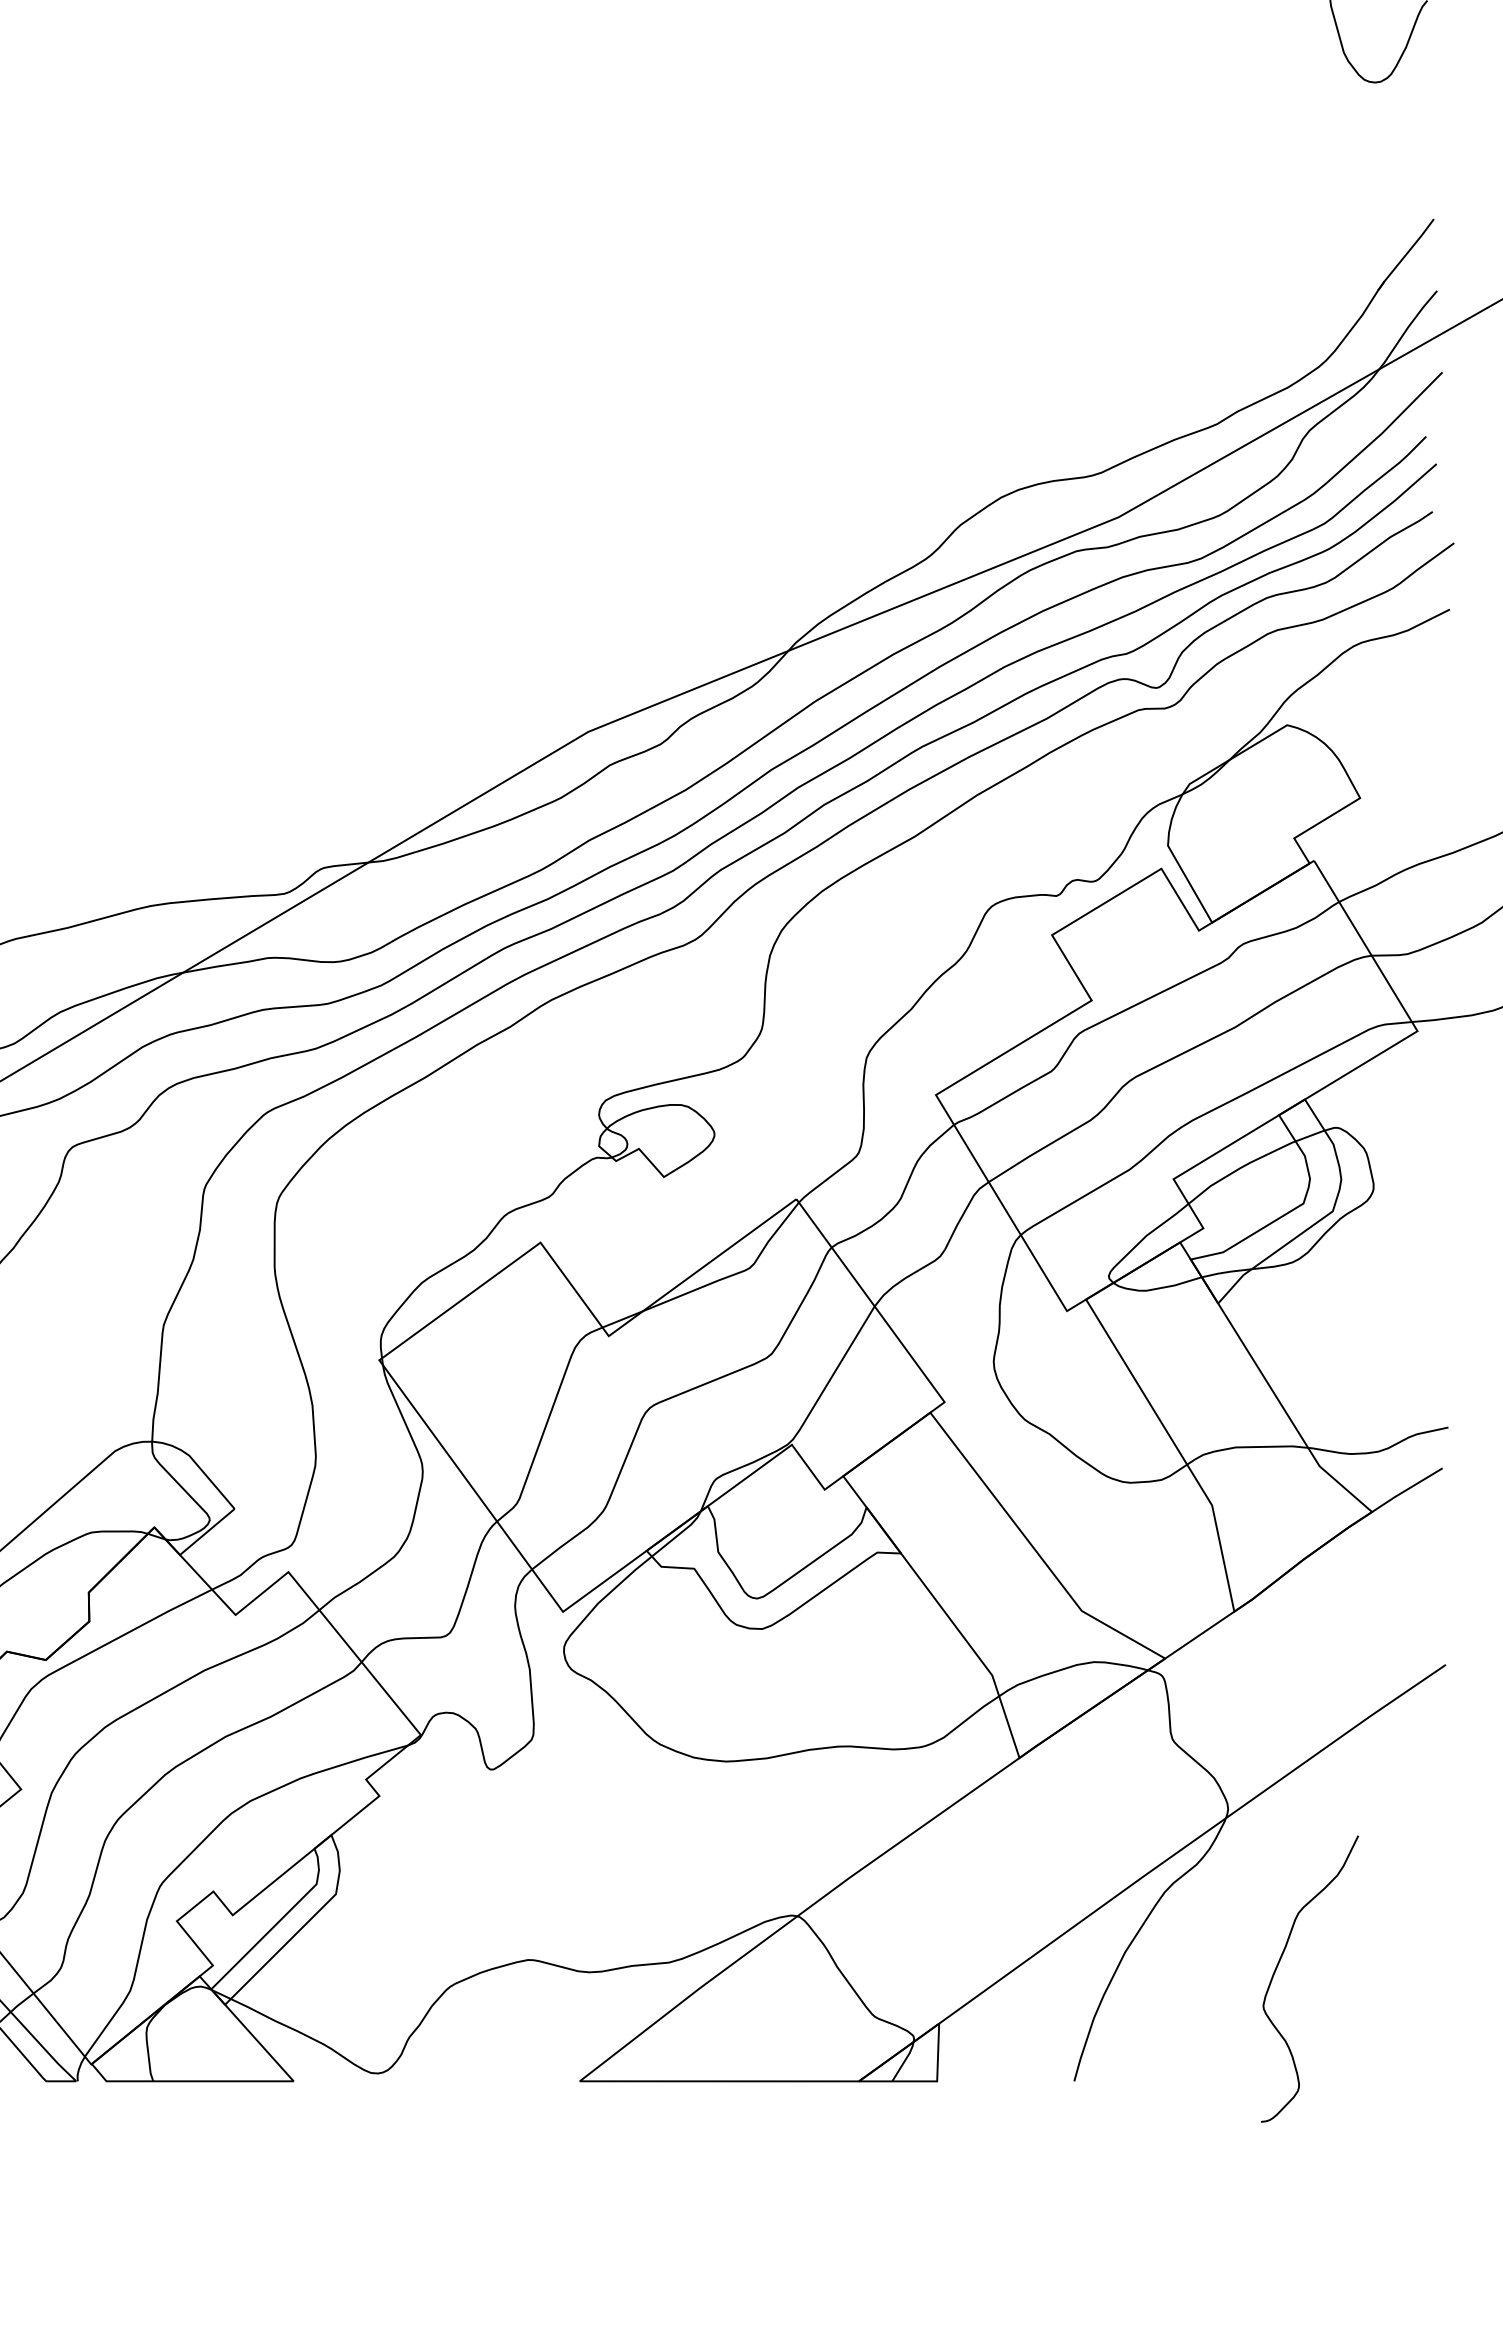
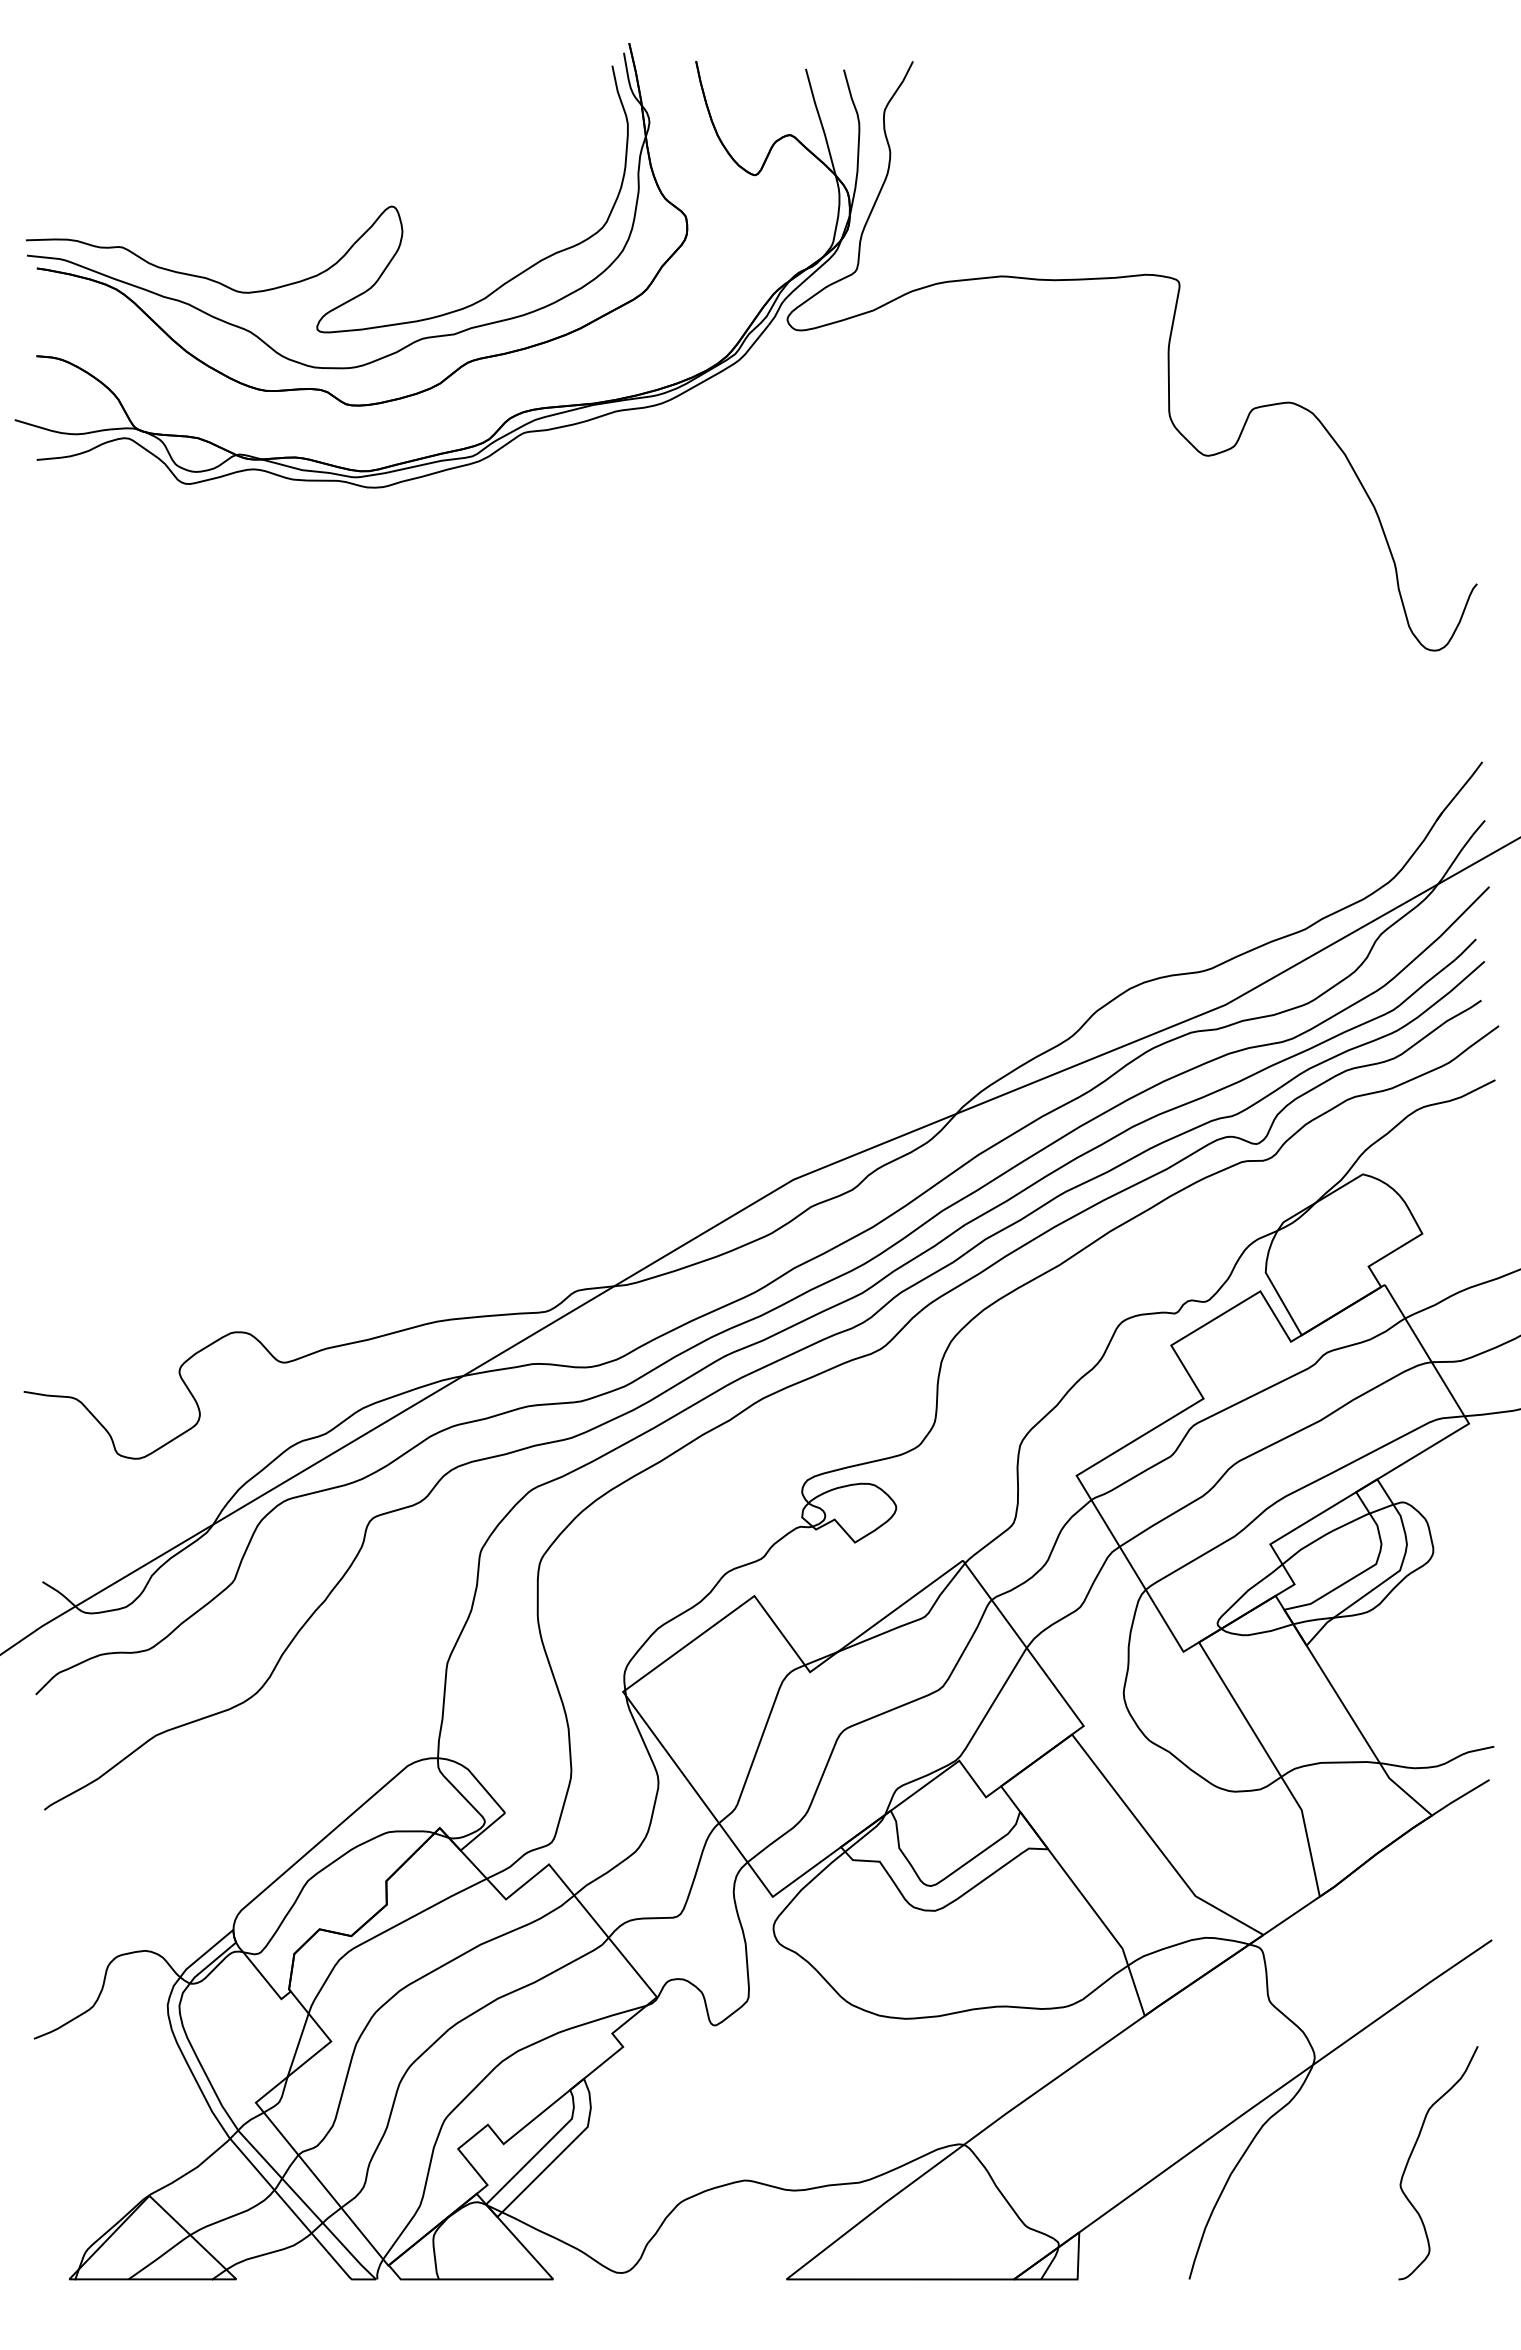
curve: (1279, 1964) -> (1413, 2151), moved

